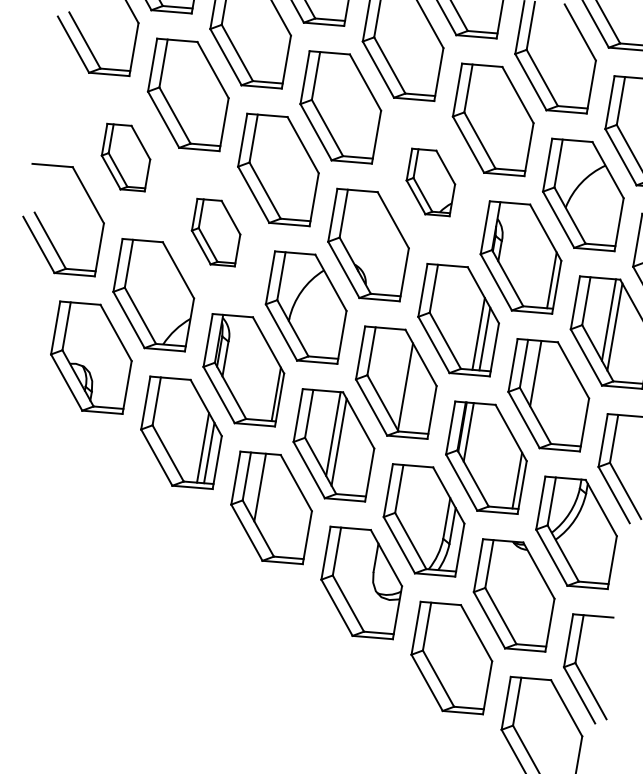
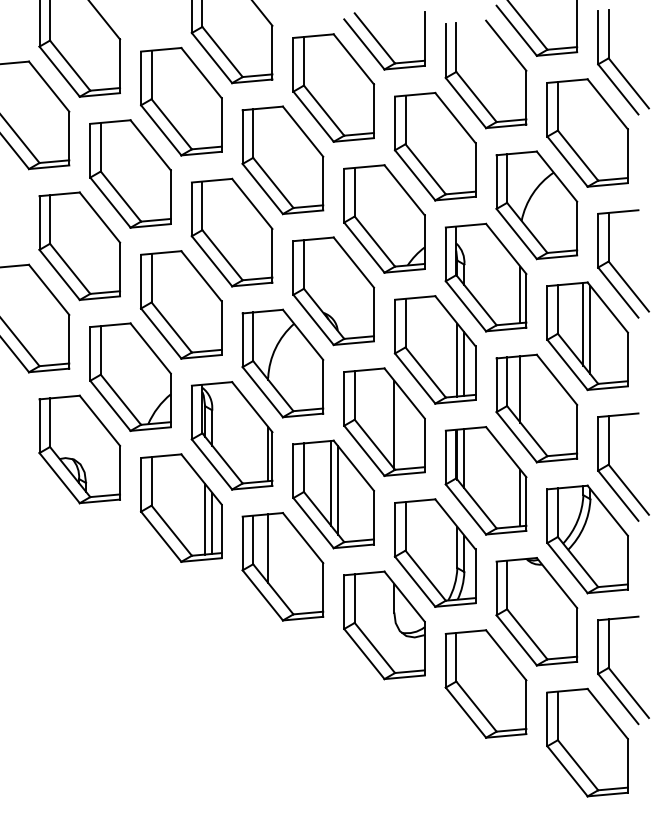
part: (125, 157) -> (79, 246), size x1.67
part: (430, 182) -> (384, 218), size x1.67
part: (216, 232) -> (181, 304), size x1.67

